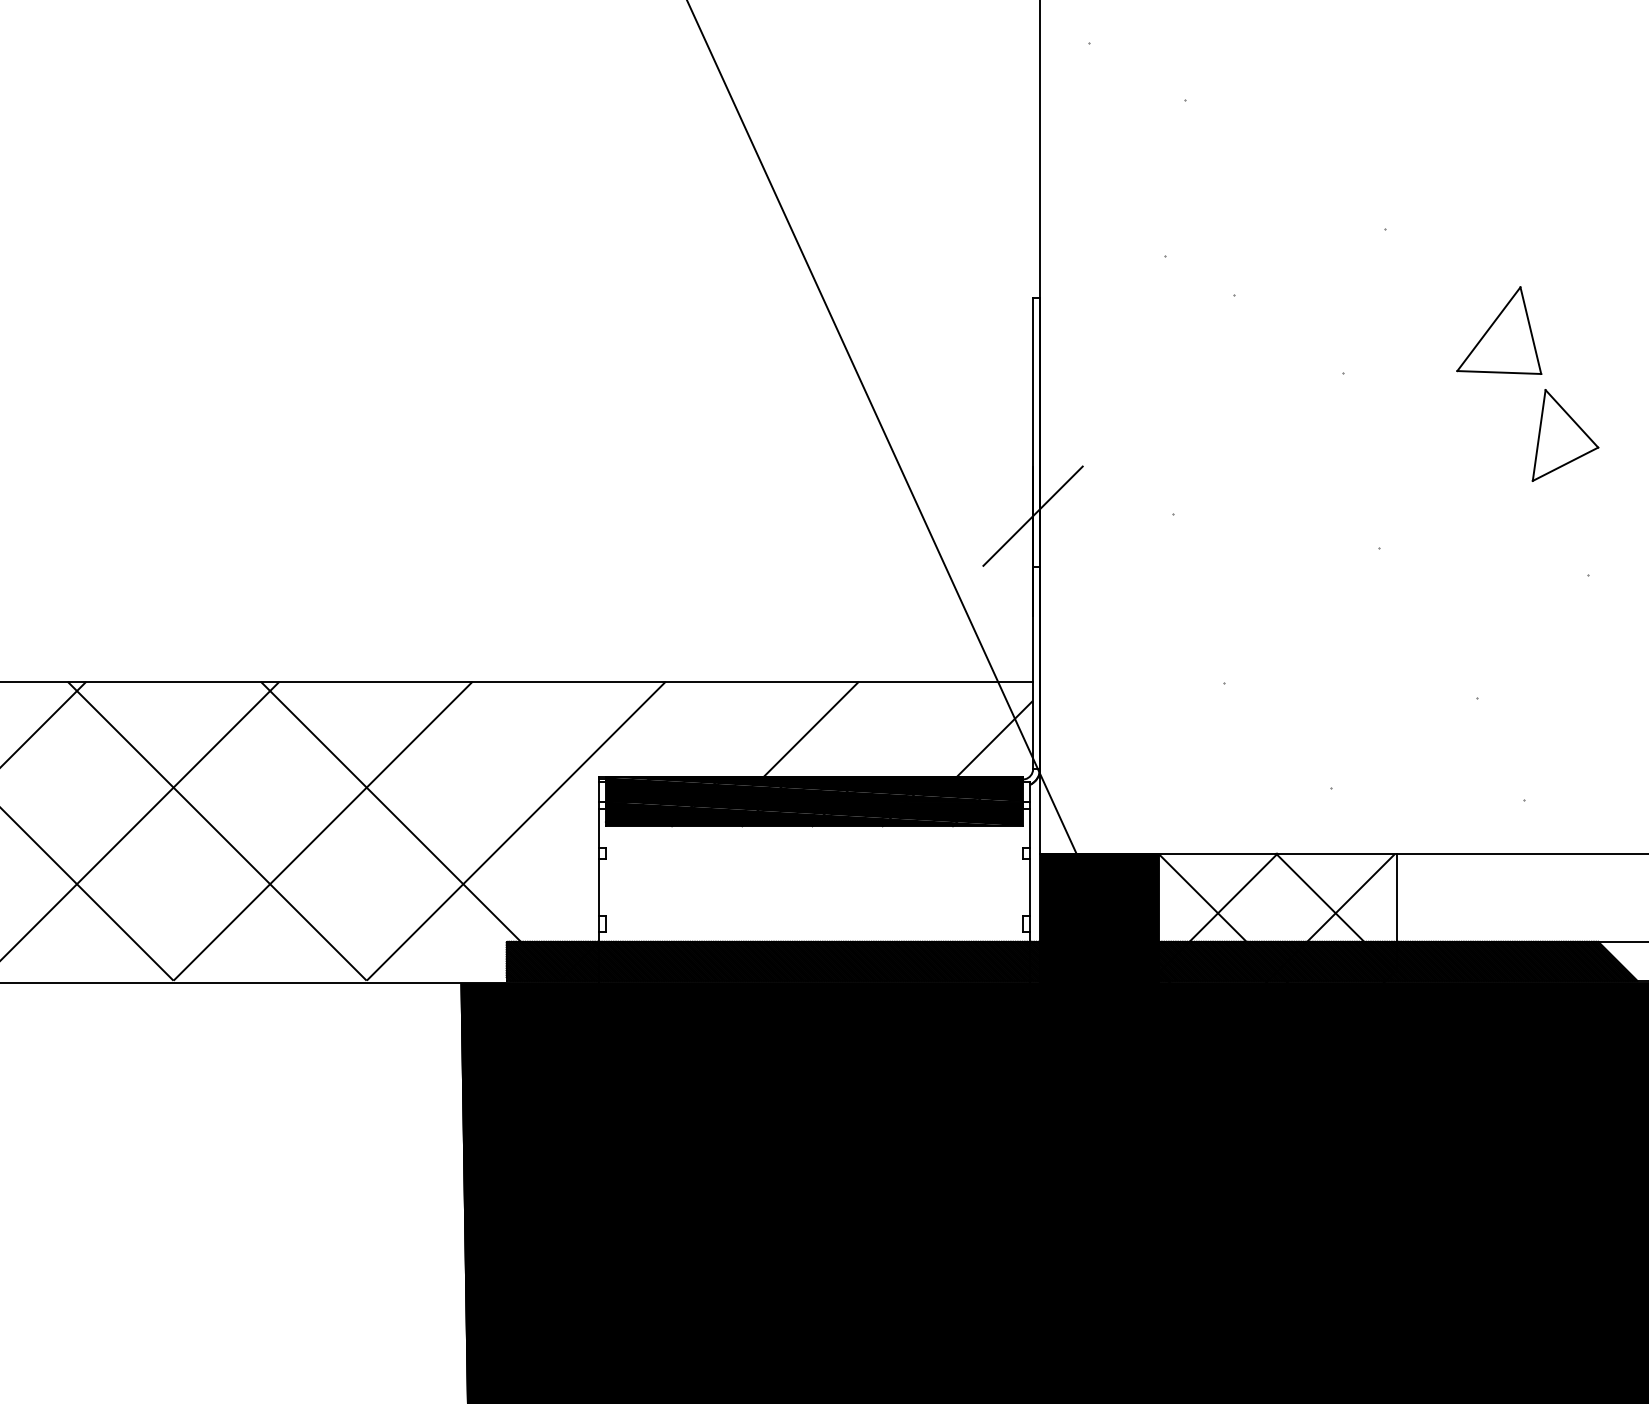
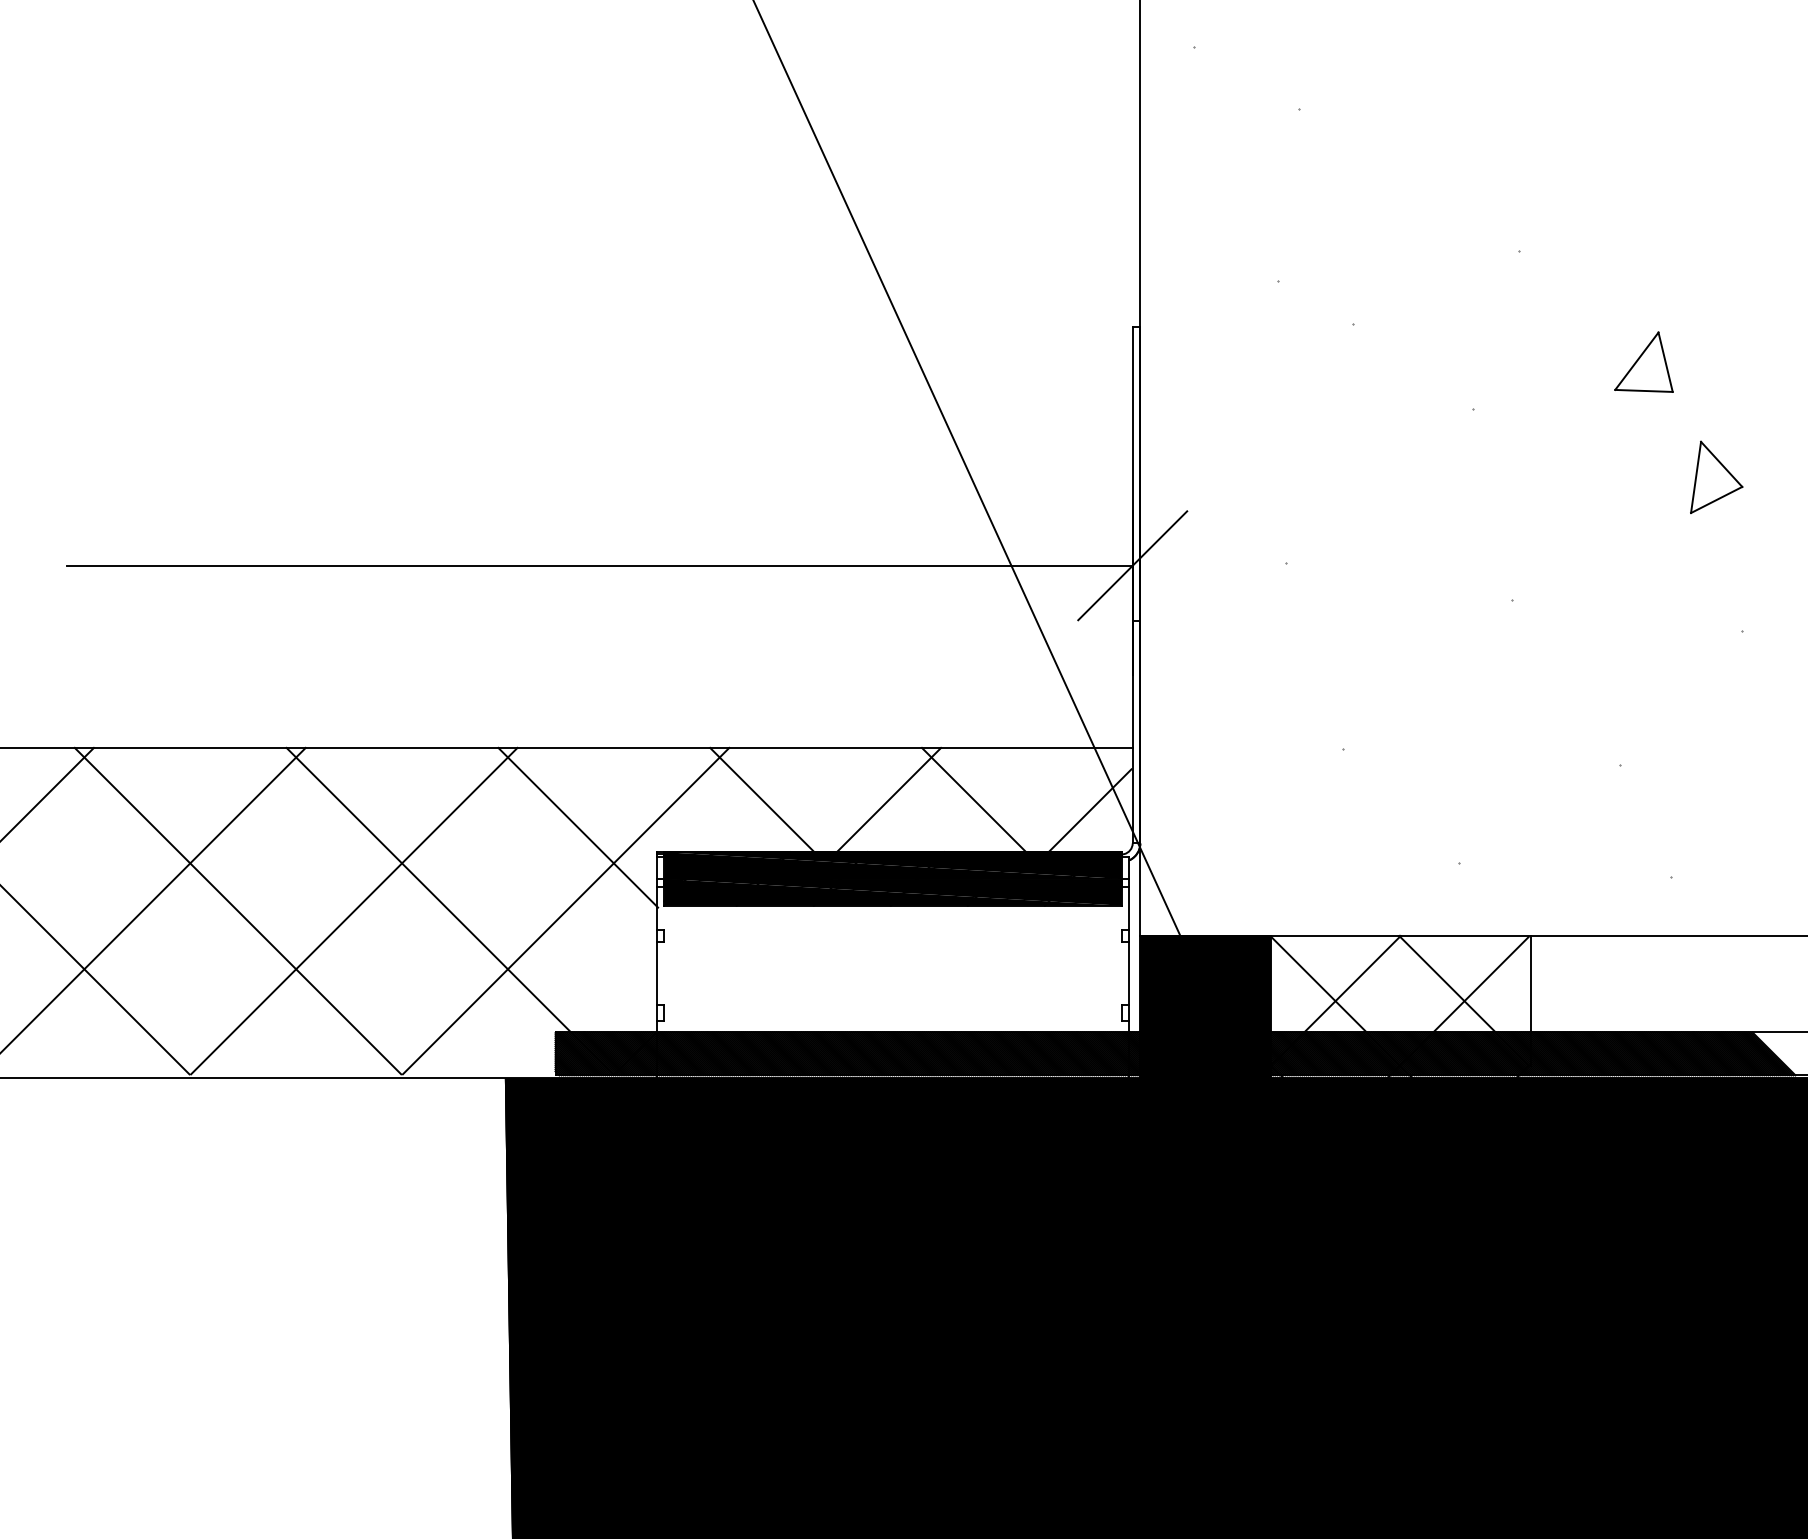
part: (1499, 330) -> (1644, 362), size x0.62
part: (1565, 435) -> (1716, 477), size x0.71
line: (547, 516) -> (600, 566), added
line: (694, 729) -> (761, 799), added
line: (887, 729) -> (973, 799), added
line: (527, 754) -> (578, 827), added

